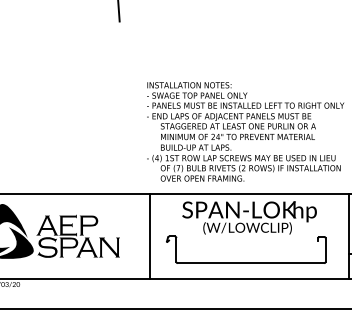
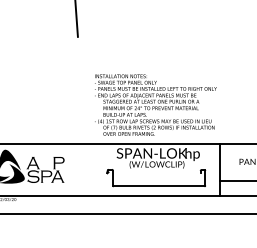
fill: (67, 224) -> (45, 162), removed
line: (149, 235) -> (96, 169), removed
fill: (109, 247) -> (71, 176), removed

